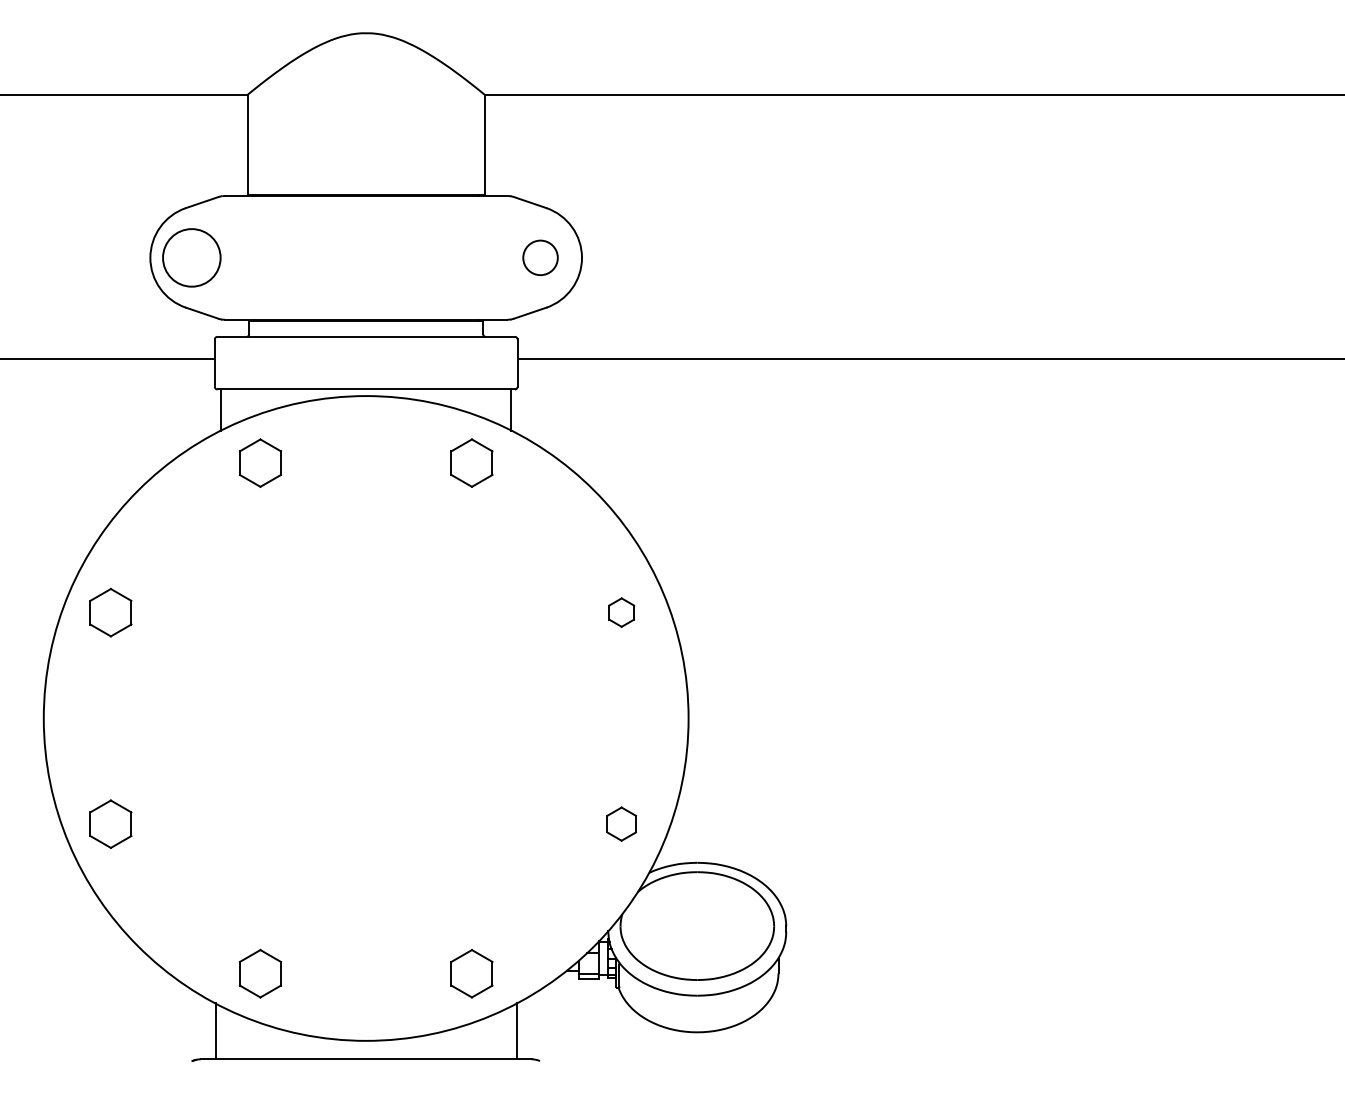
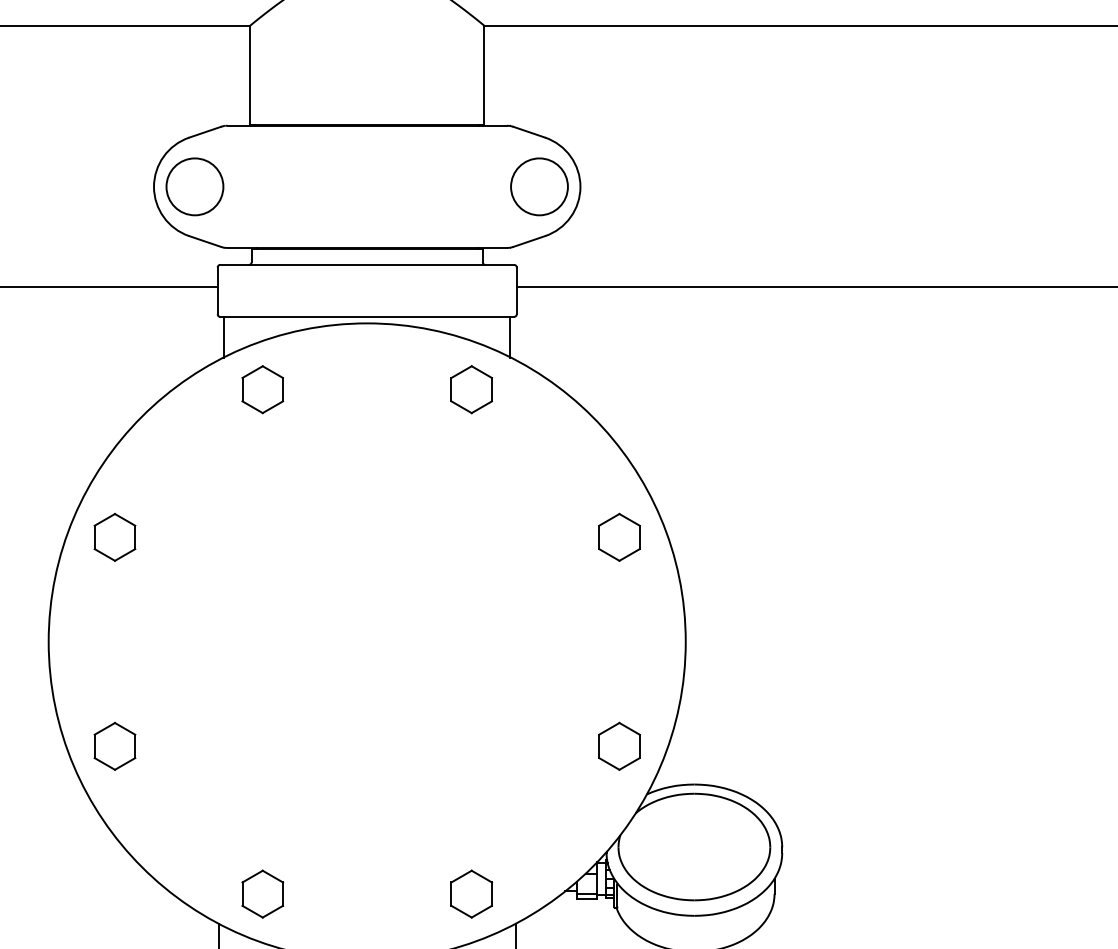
circle: (540, 257) -> (539, 186), size x1.67
part: (621, 612) -> (619, 537), size x1.67
part: (621, 823) -> (619, 745), size x1.43

